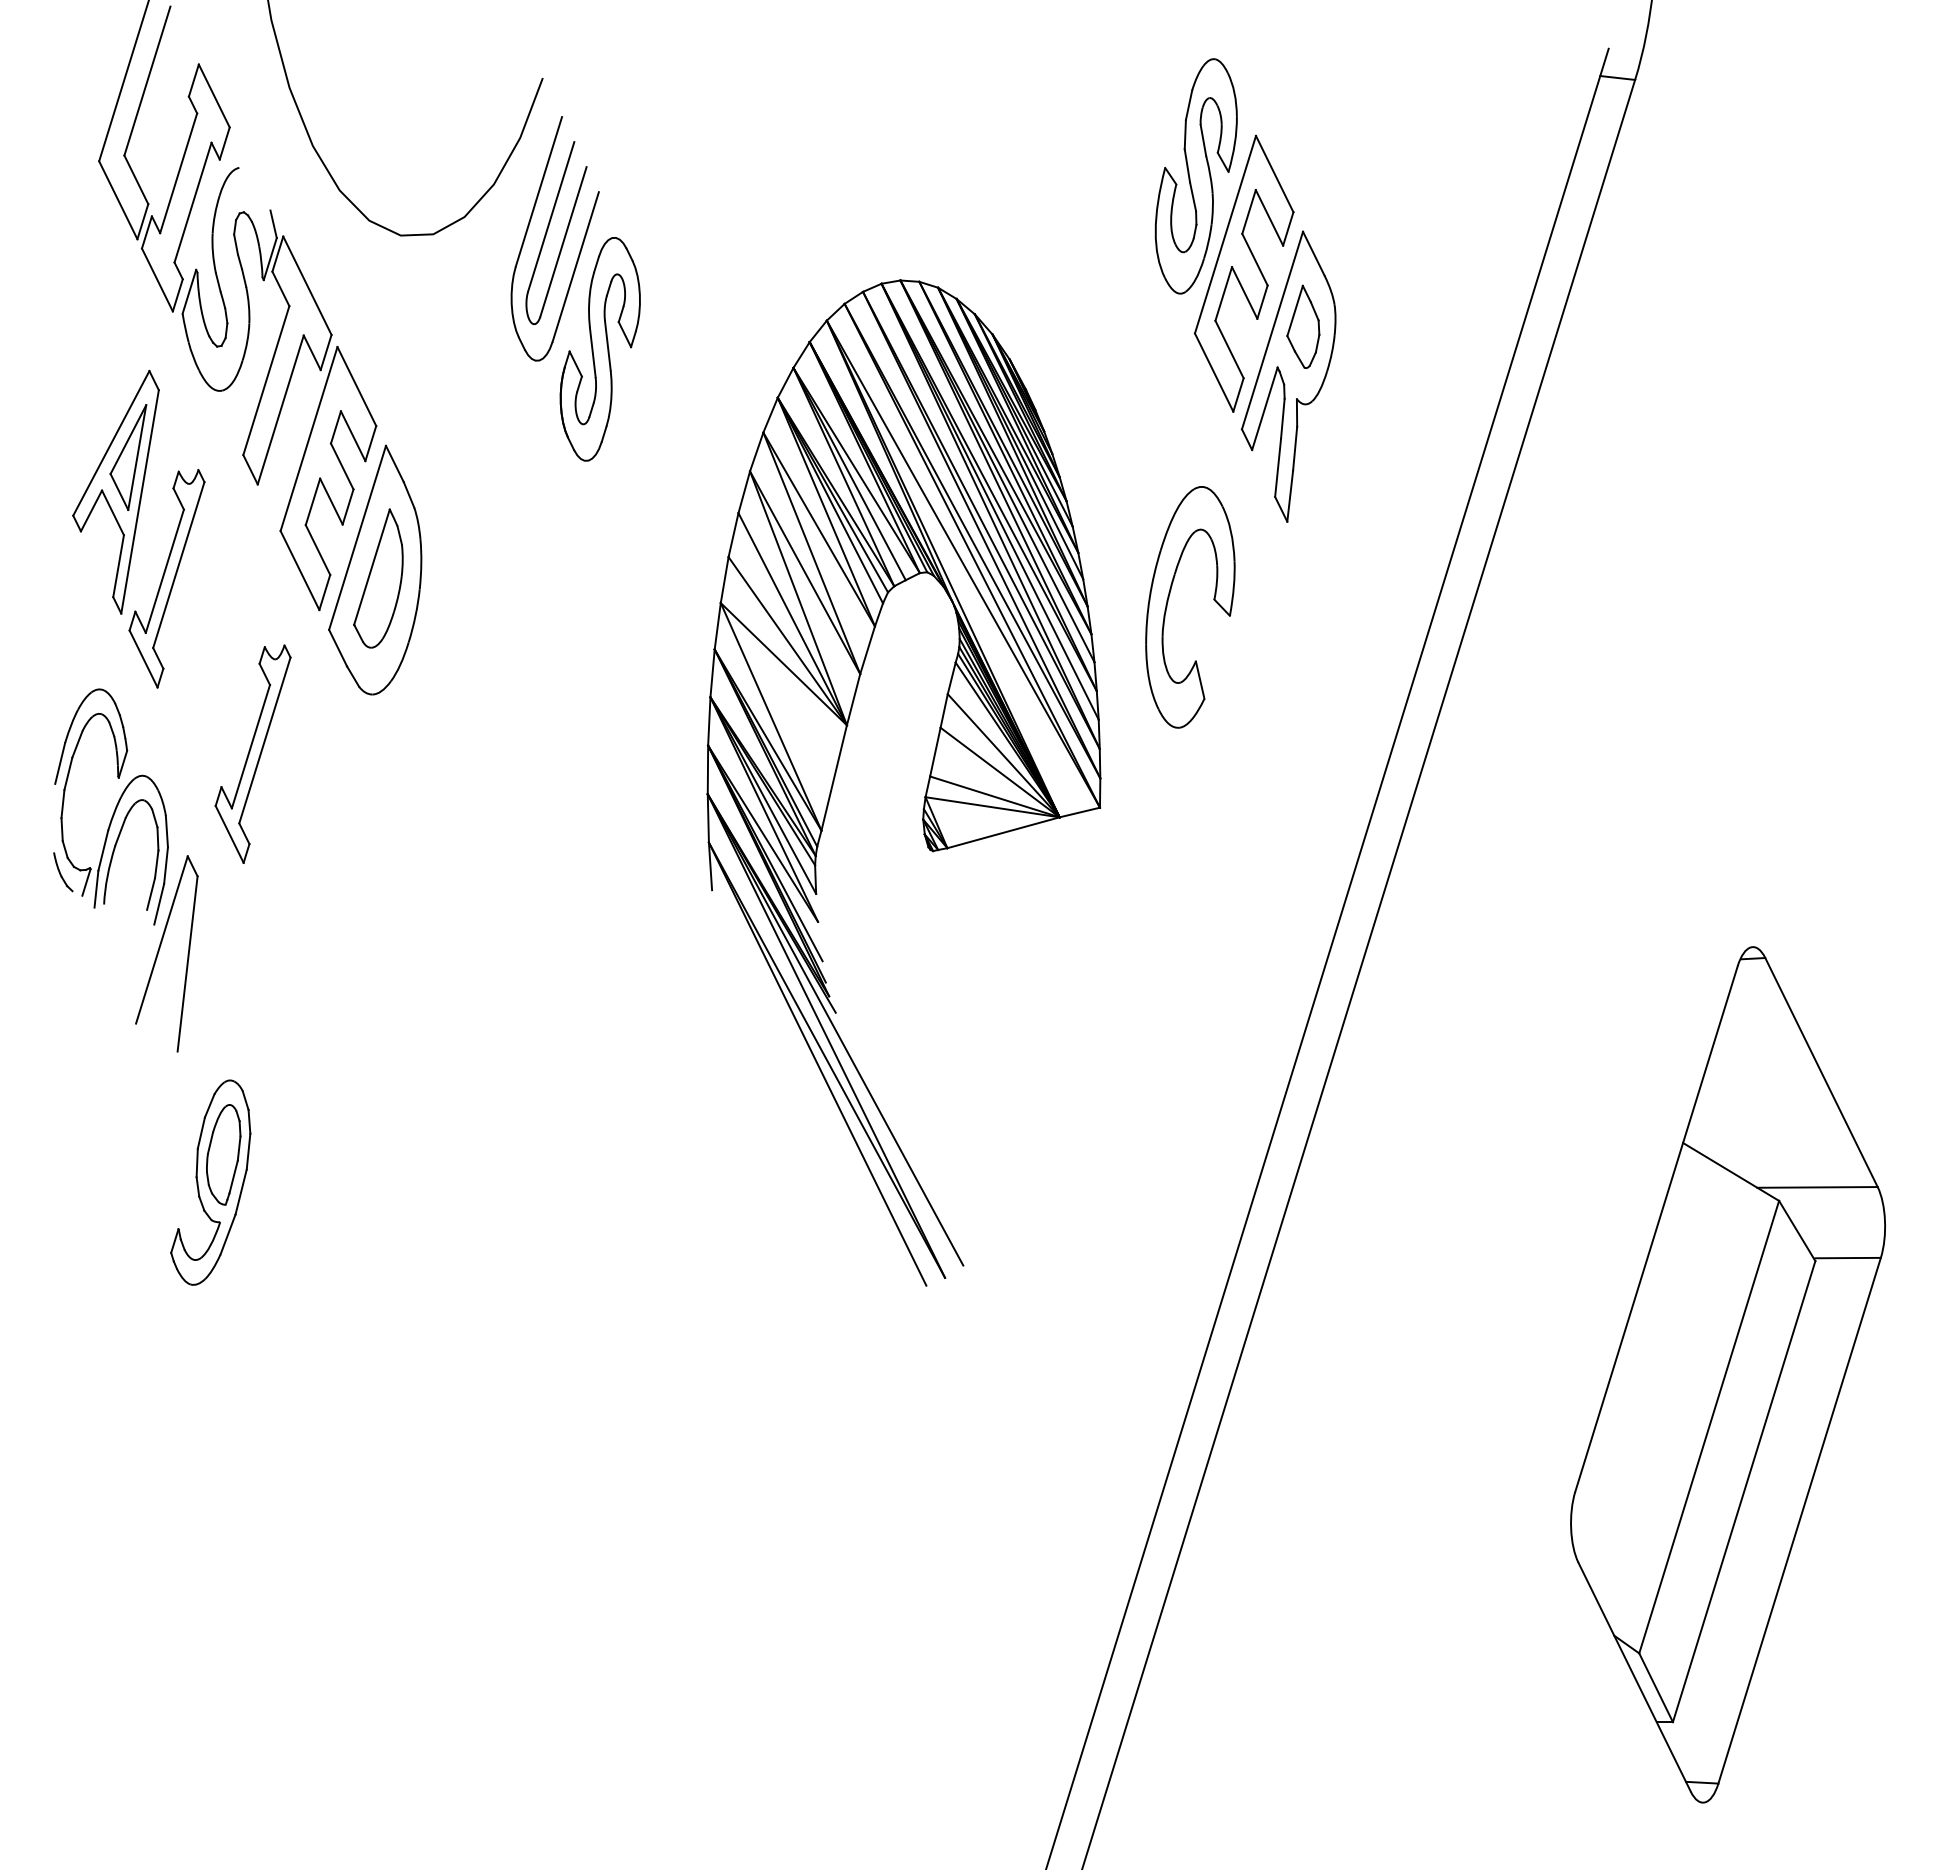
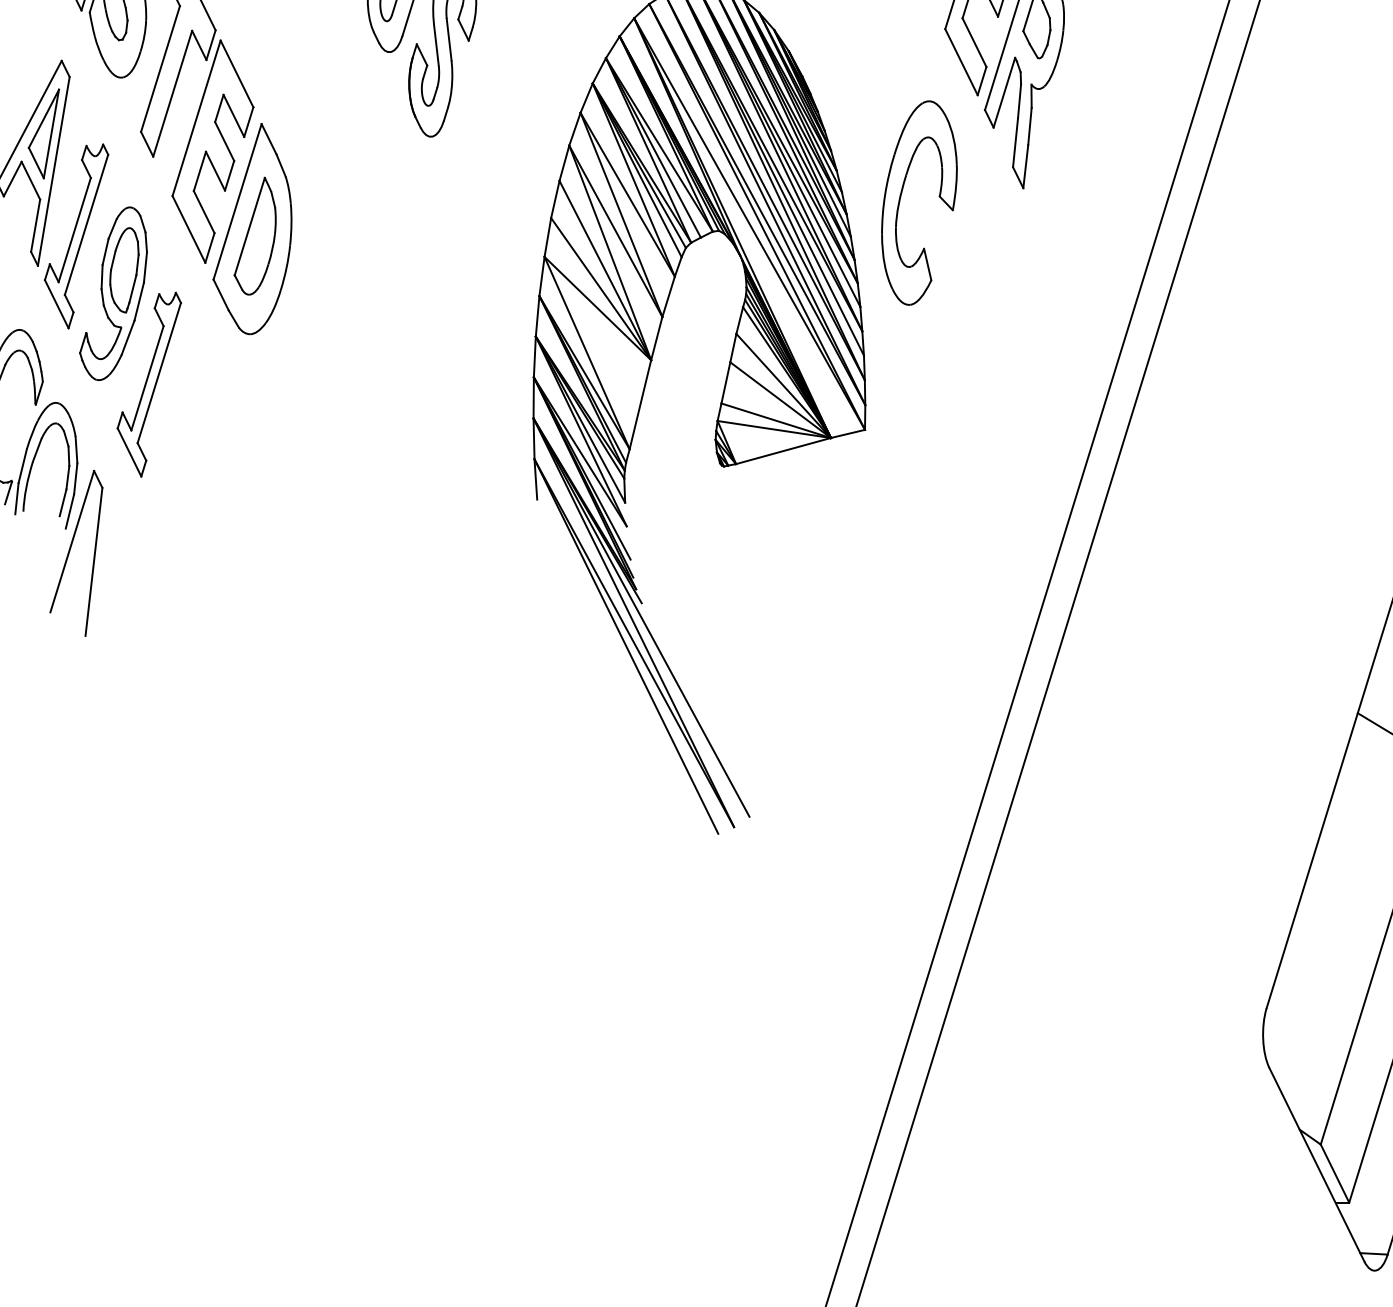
part: (1168, 602) -> (900, 198), moved
part: (210, 1182) -> (113, 293), moved

